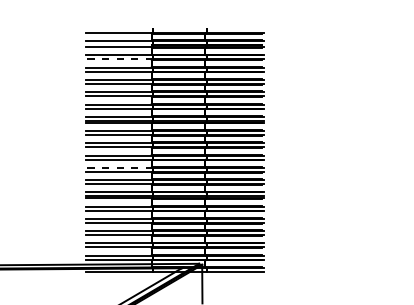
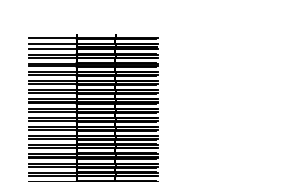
line: (119, 59) -> (53, 57), dashed -> solid
line: (119, 167) -> (53, 135), dashed -> solid

